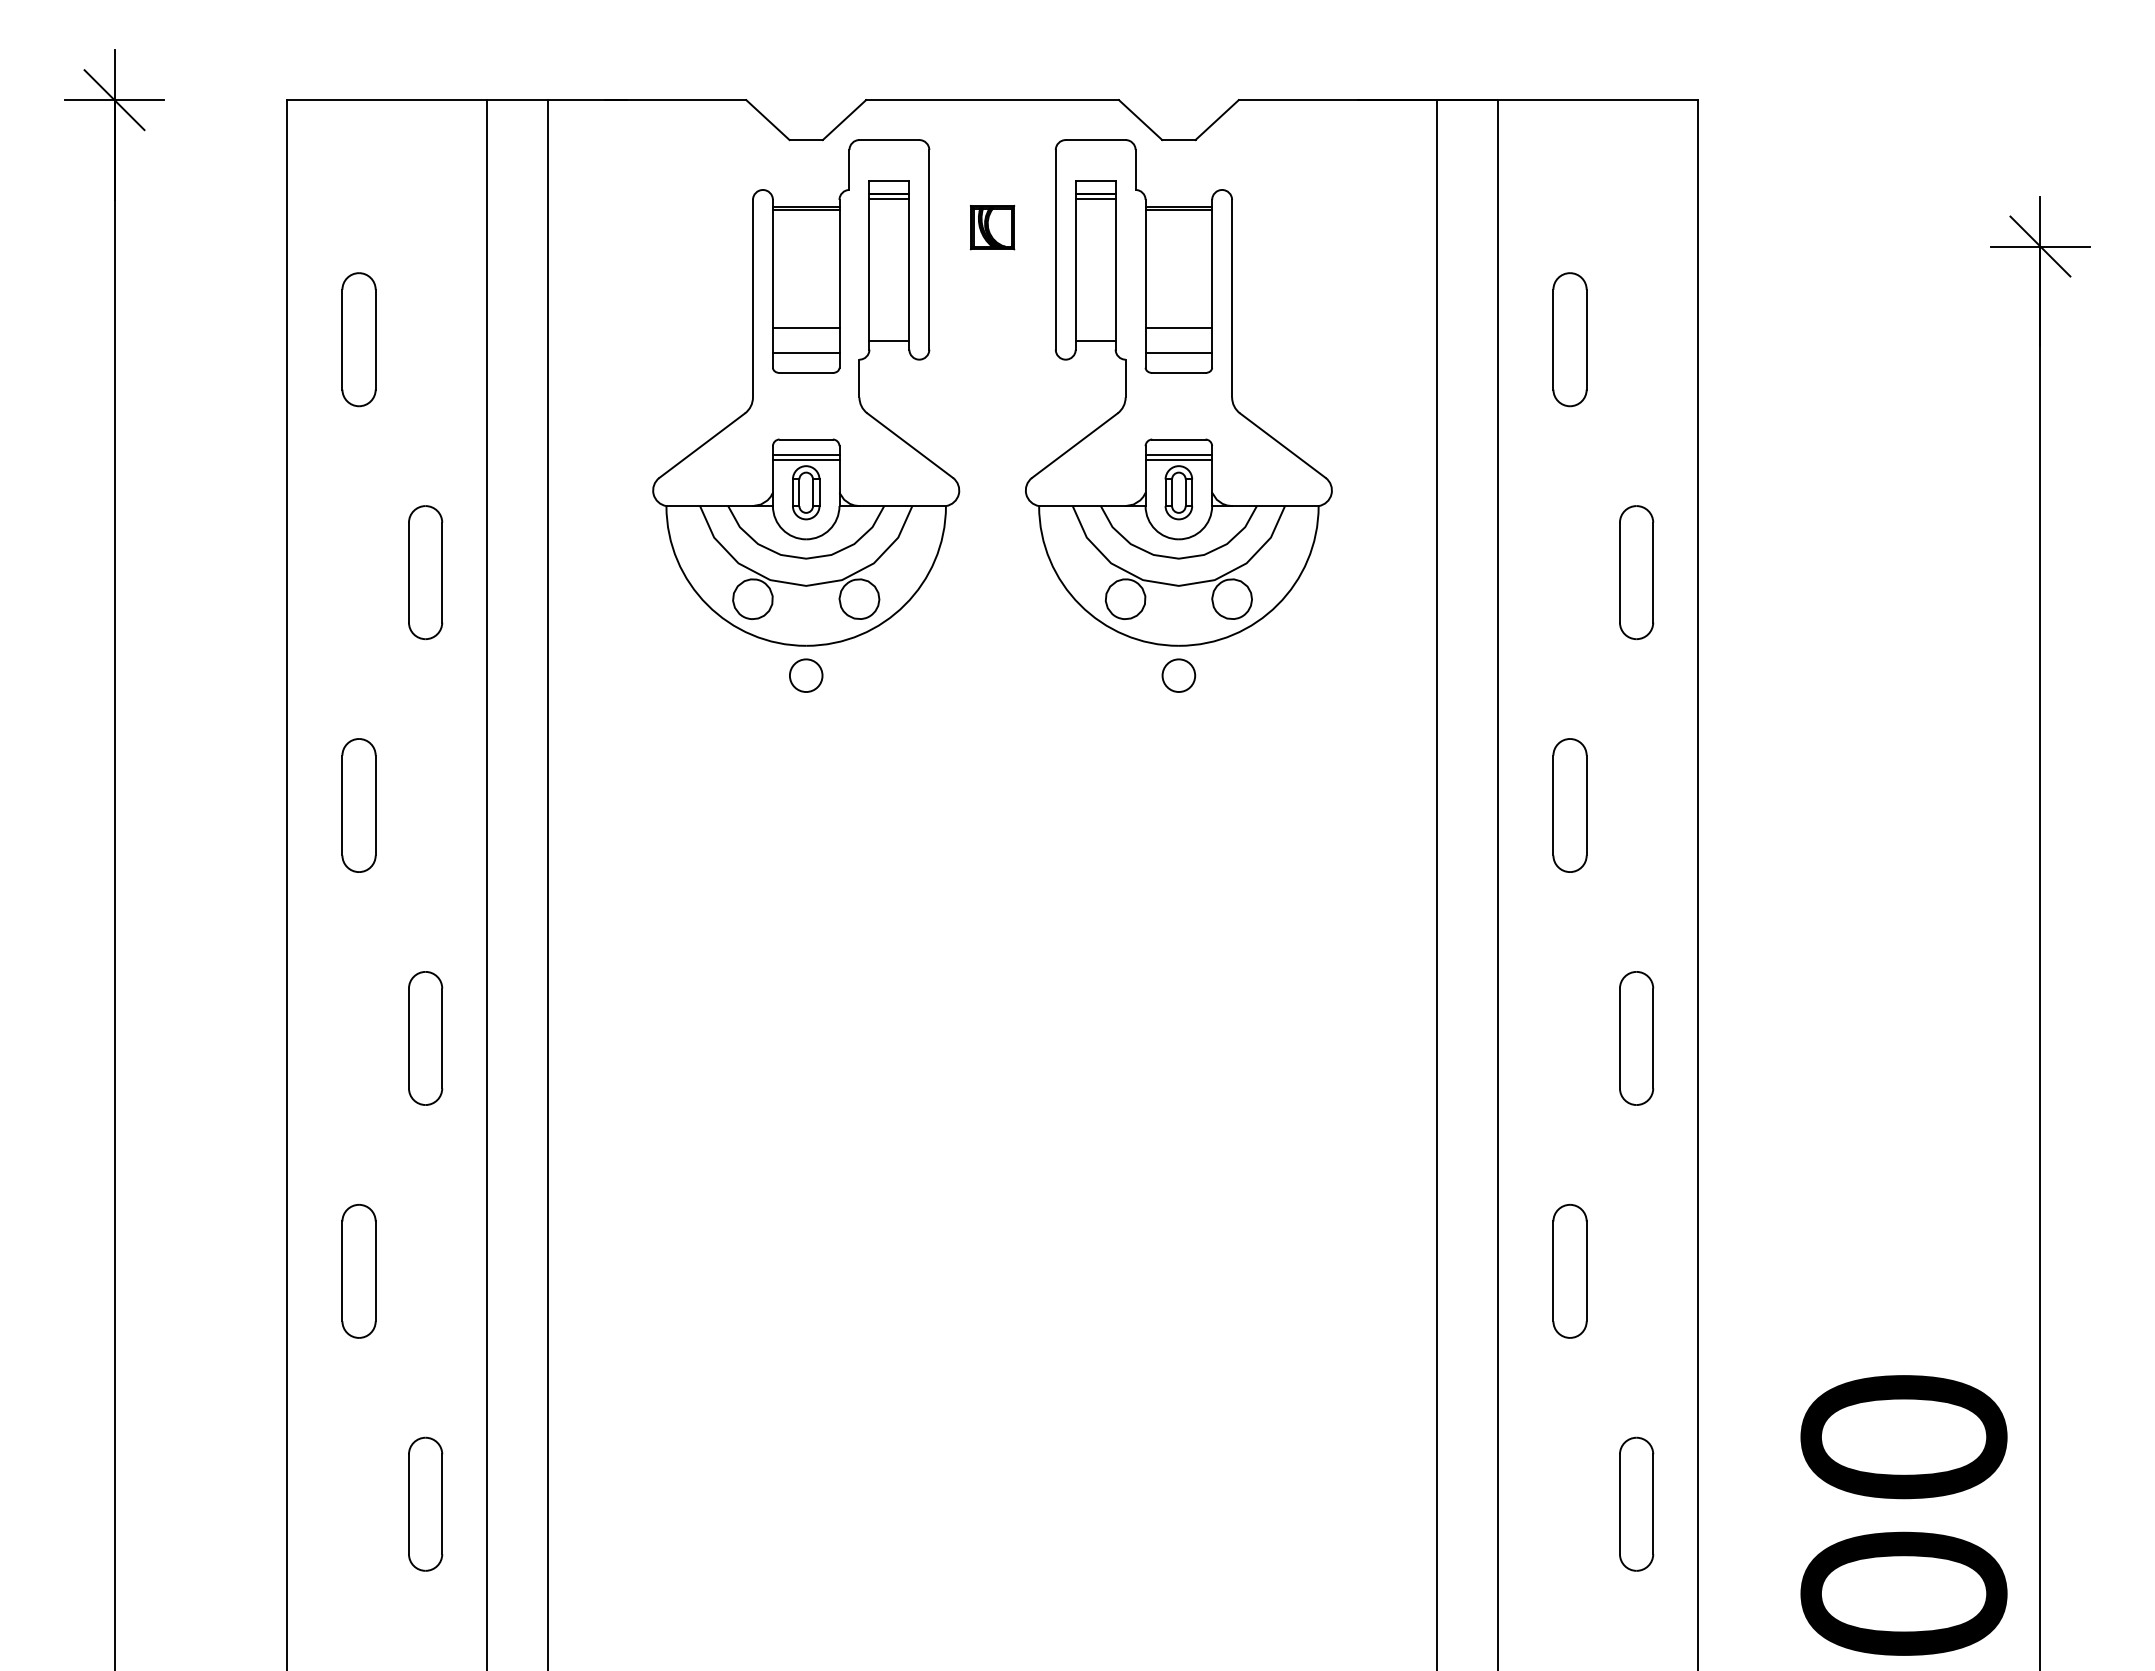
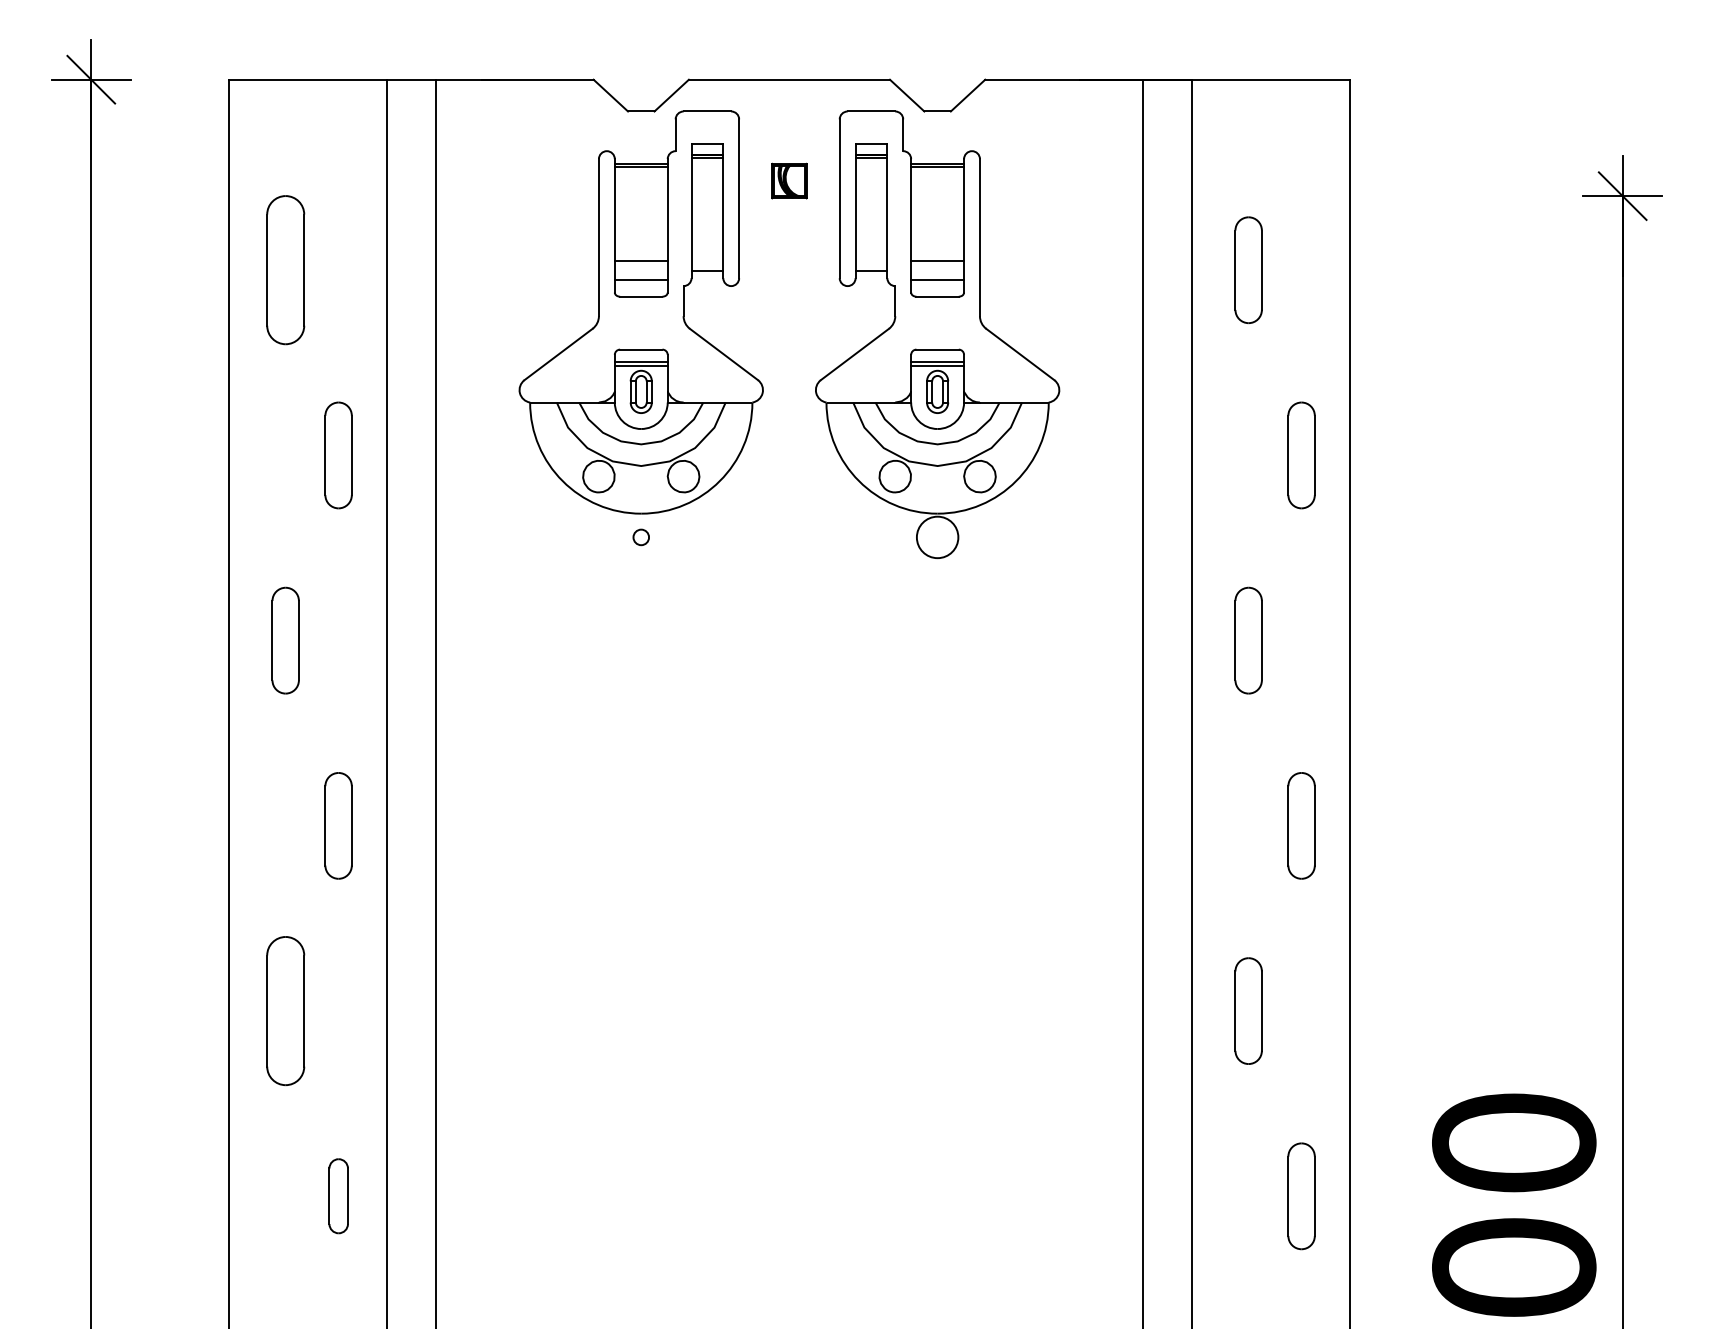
part: (358, 339) -> (285, 270), size x1.4
circle: (805, 675) -> (640, 537), size x0.6
circle: (1178, 675) -> (937, 537), size x1.6
part: (358, 1271) -> (285, 1011), size x1.4
part: (425, 1503) -> (338, 1195), size x0.7

